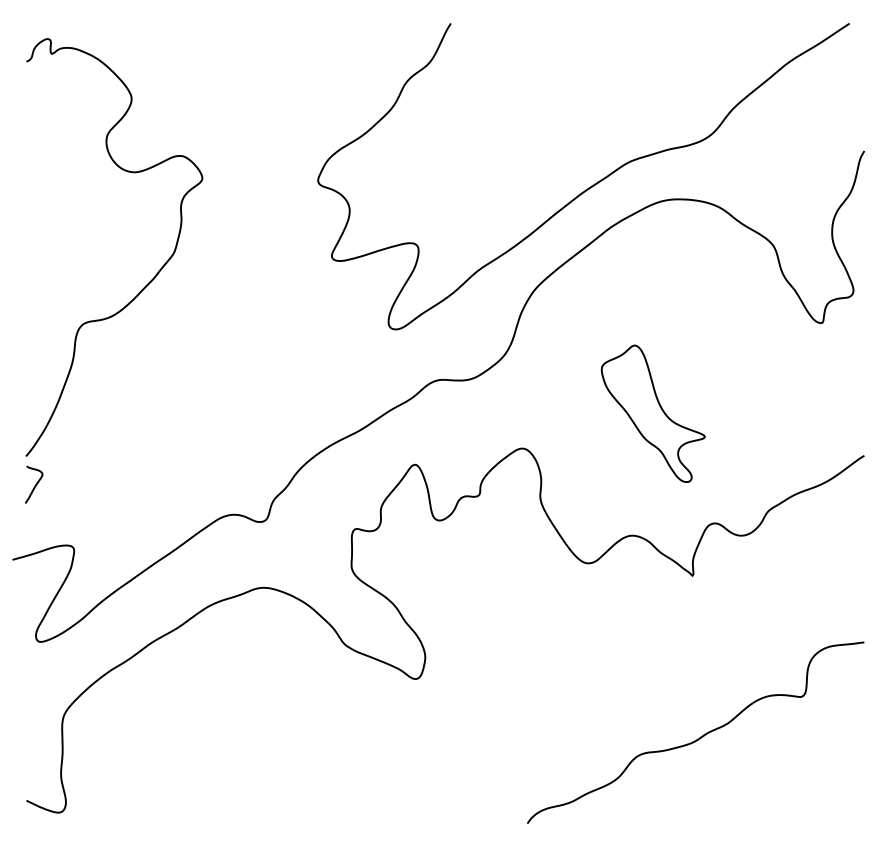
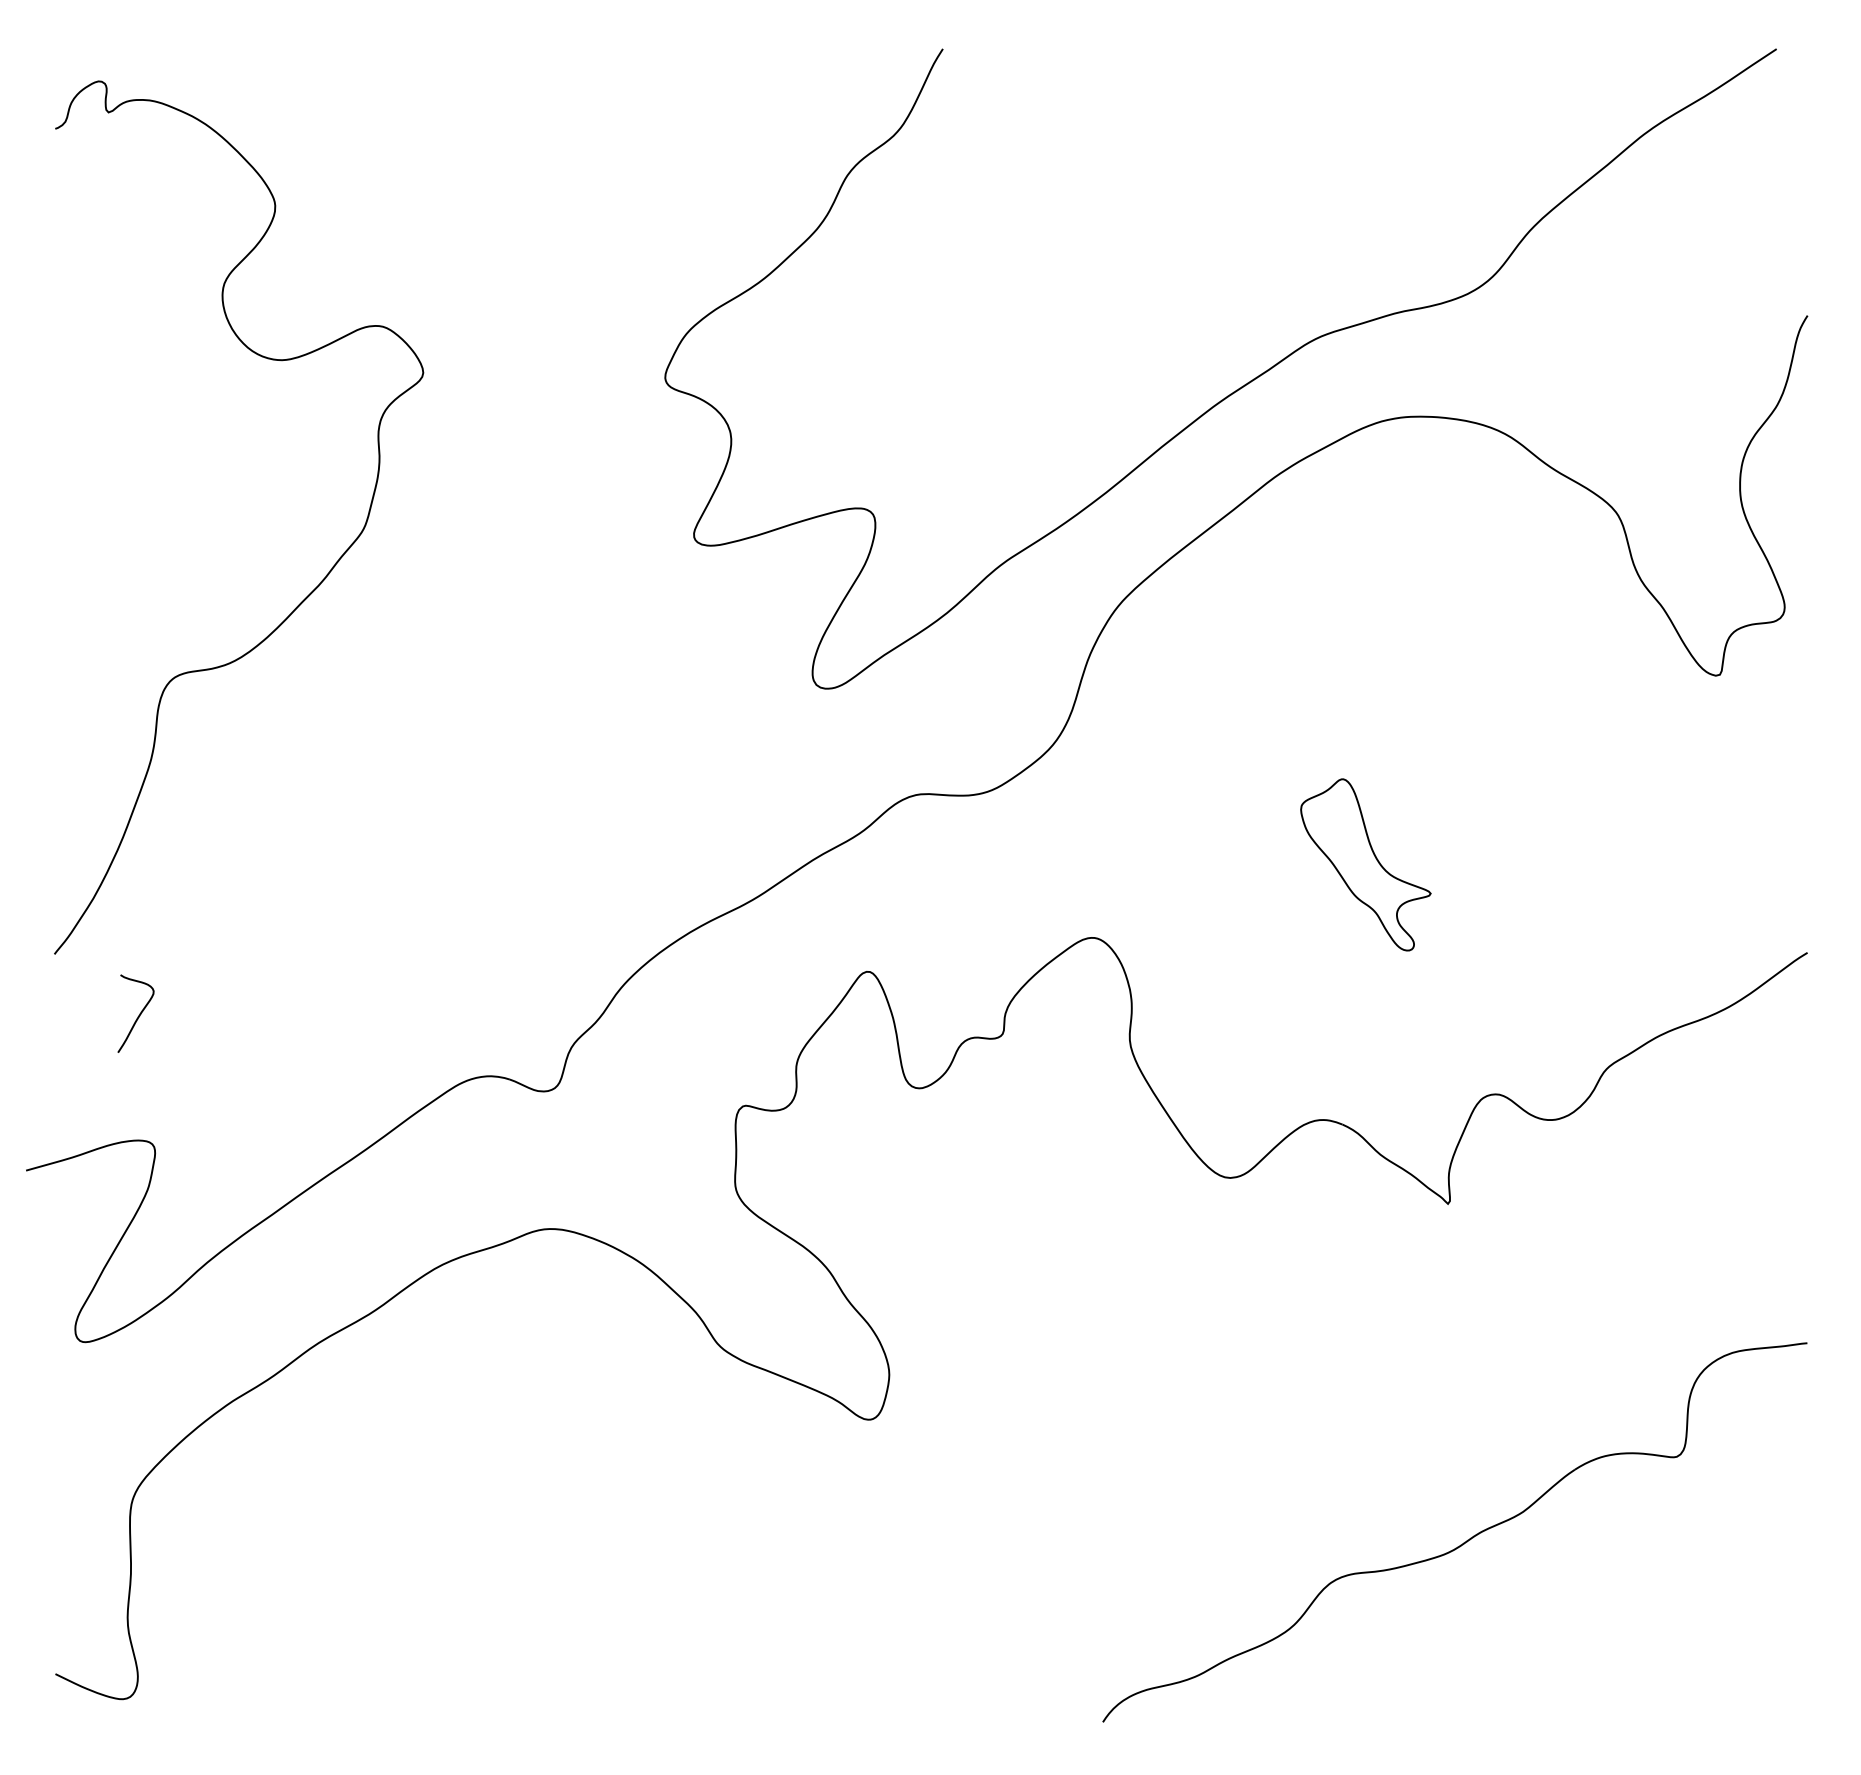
part: (652, 413) -> (1364, 864), size x0.6
curve: (35, 484) -> (139, 1012), moved

